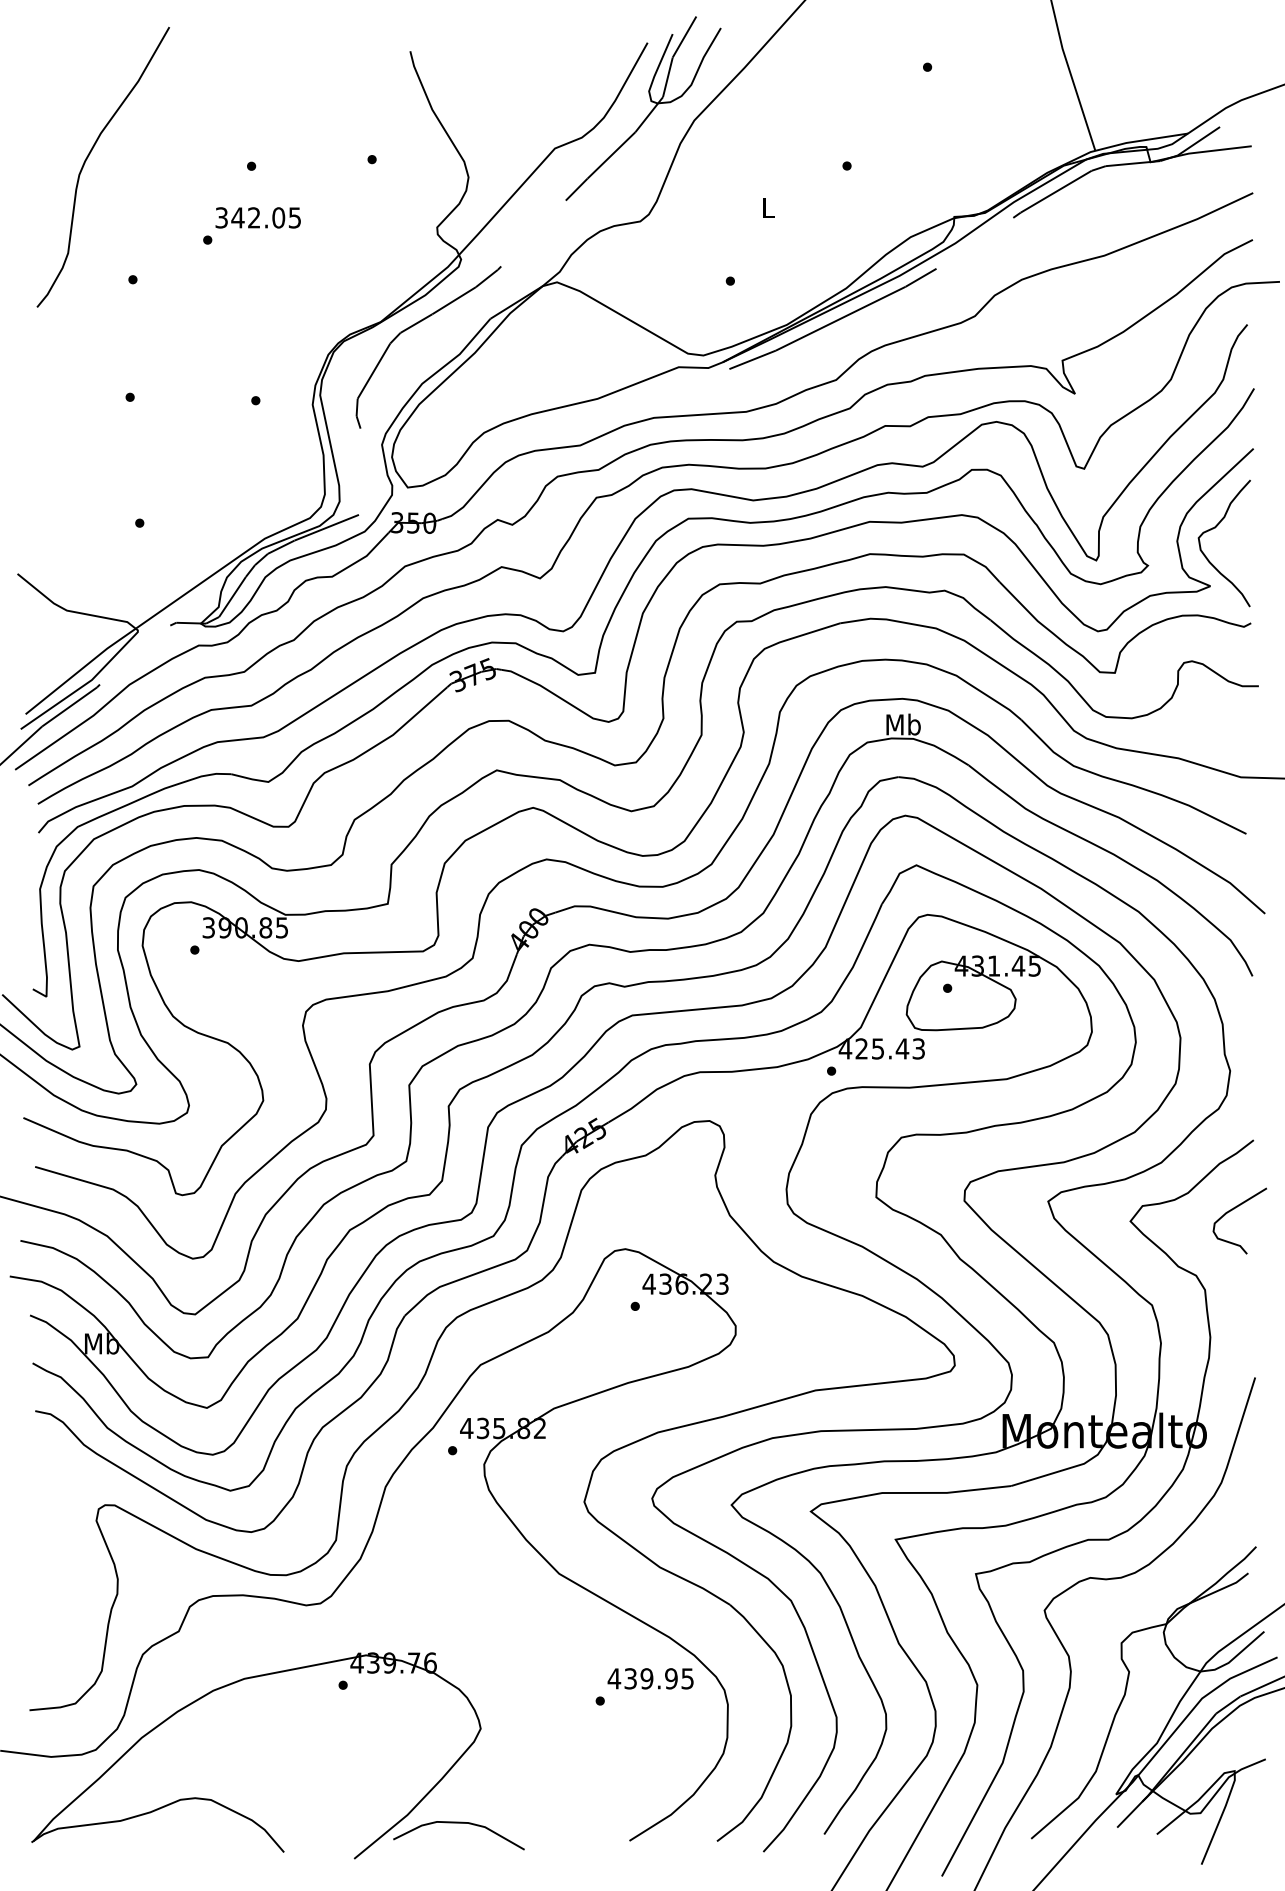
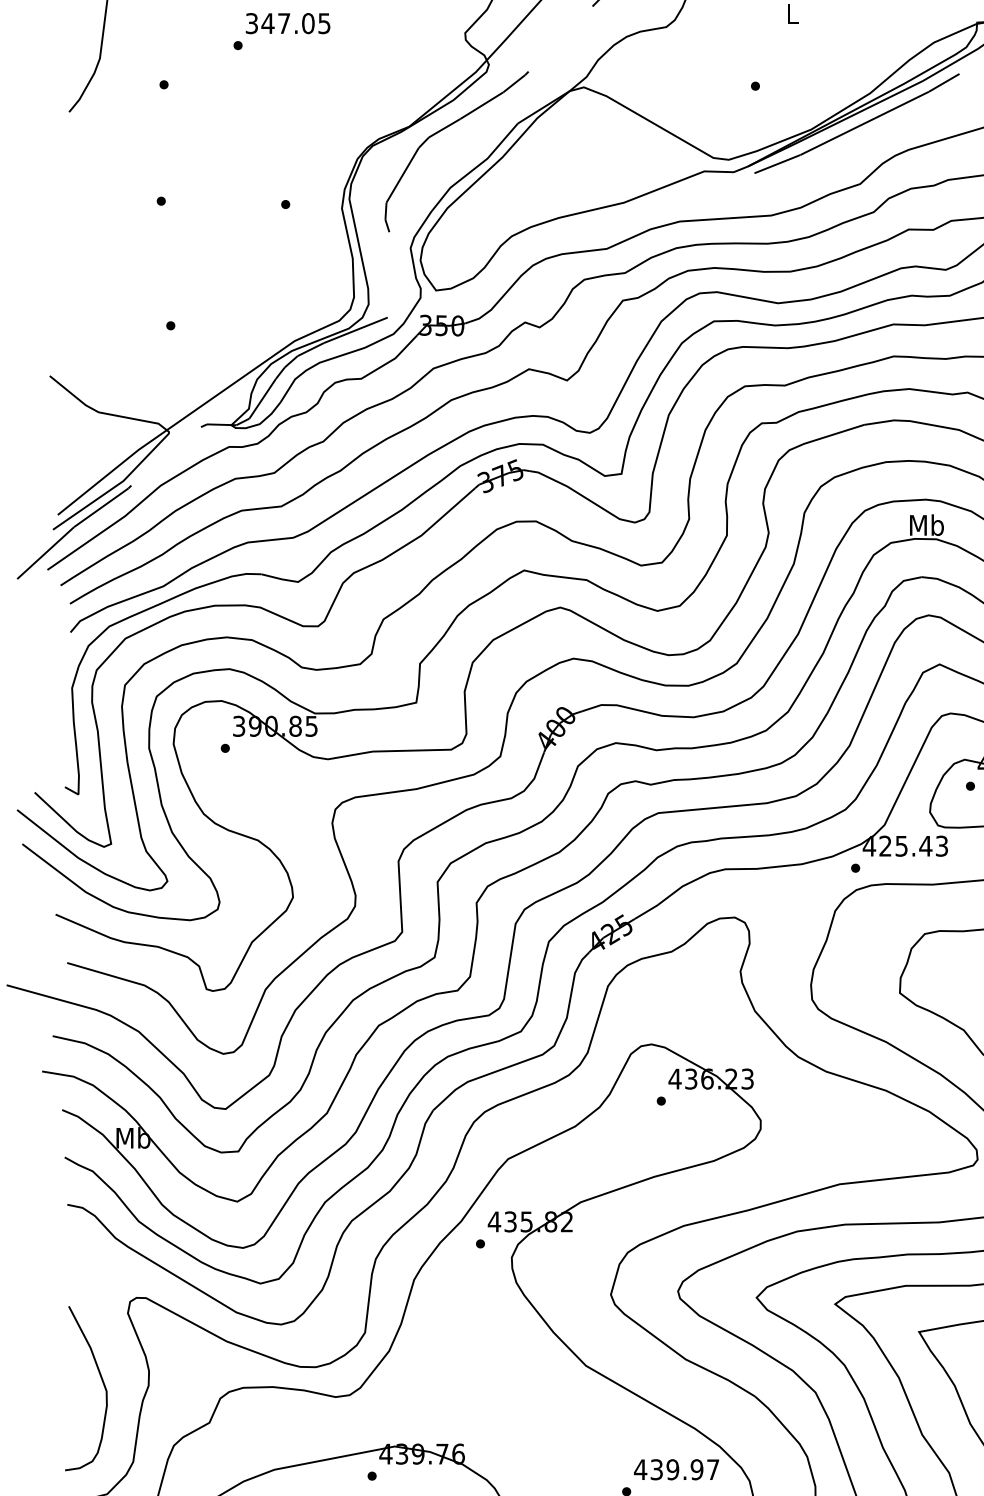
text: (254, 217) -> (284, 23), 342.05 -> 347.05
curve: (69, 1588) -> (101, 1380), added
text: (687, 1678) -> (713, 1469), 439.95 -> 439.97

